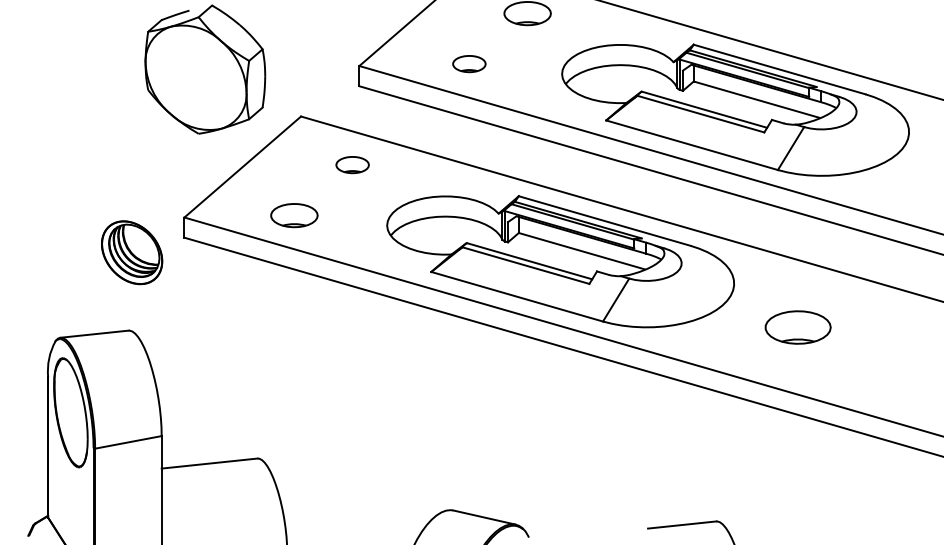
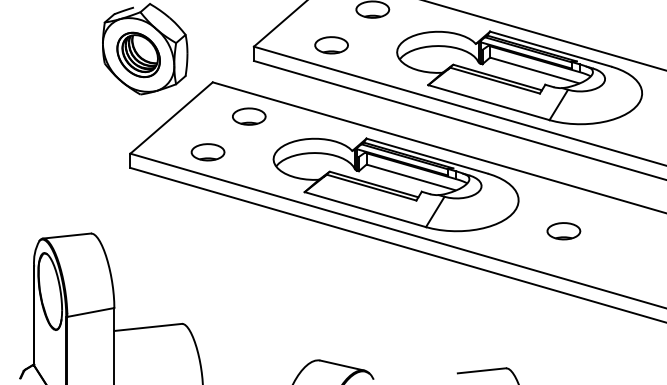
part: (469, 63) -> (331, 44), size x1.43
part: (352, 164) -> (249, 116), size x1.43
part: (132, 252) -> (138, 54), moved
part: (798, 326) -> (564, 230), size x0.71

